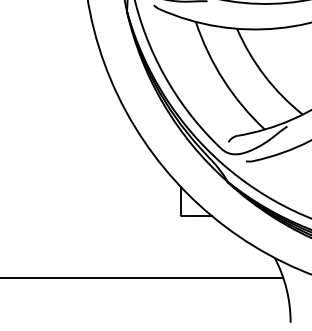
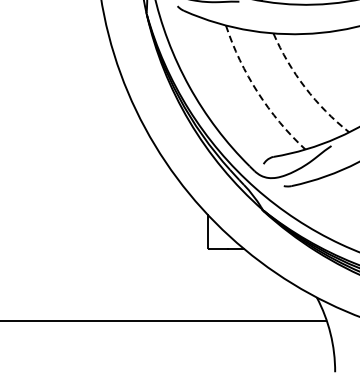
arc: (264, 75) -> (305, 87), solid -> dashed
arc: (223, 80) -> (257, 92), solid -> dashed

